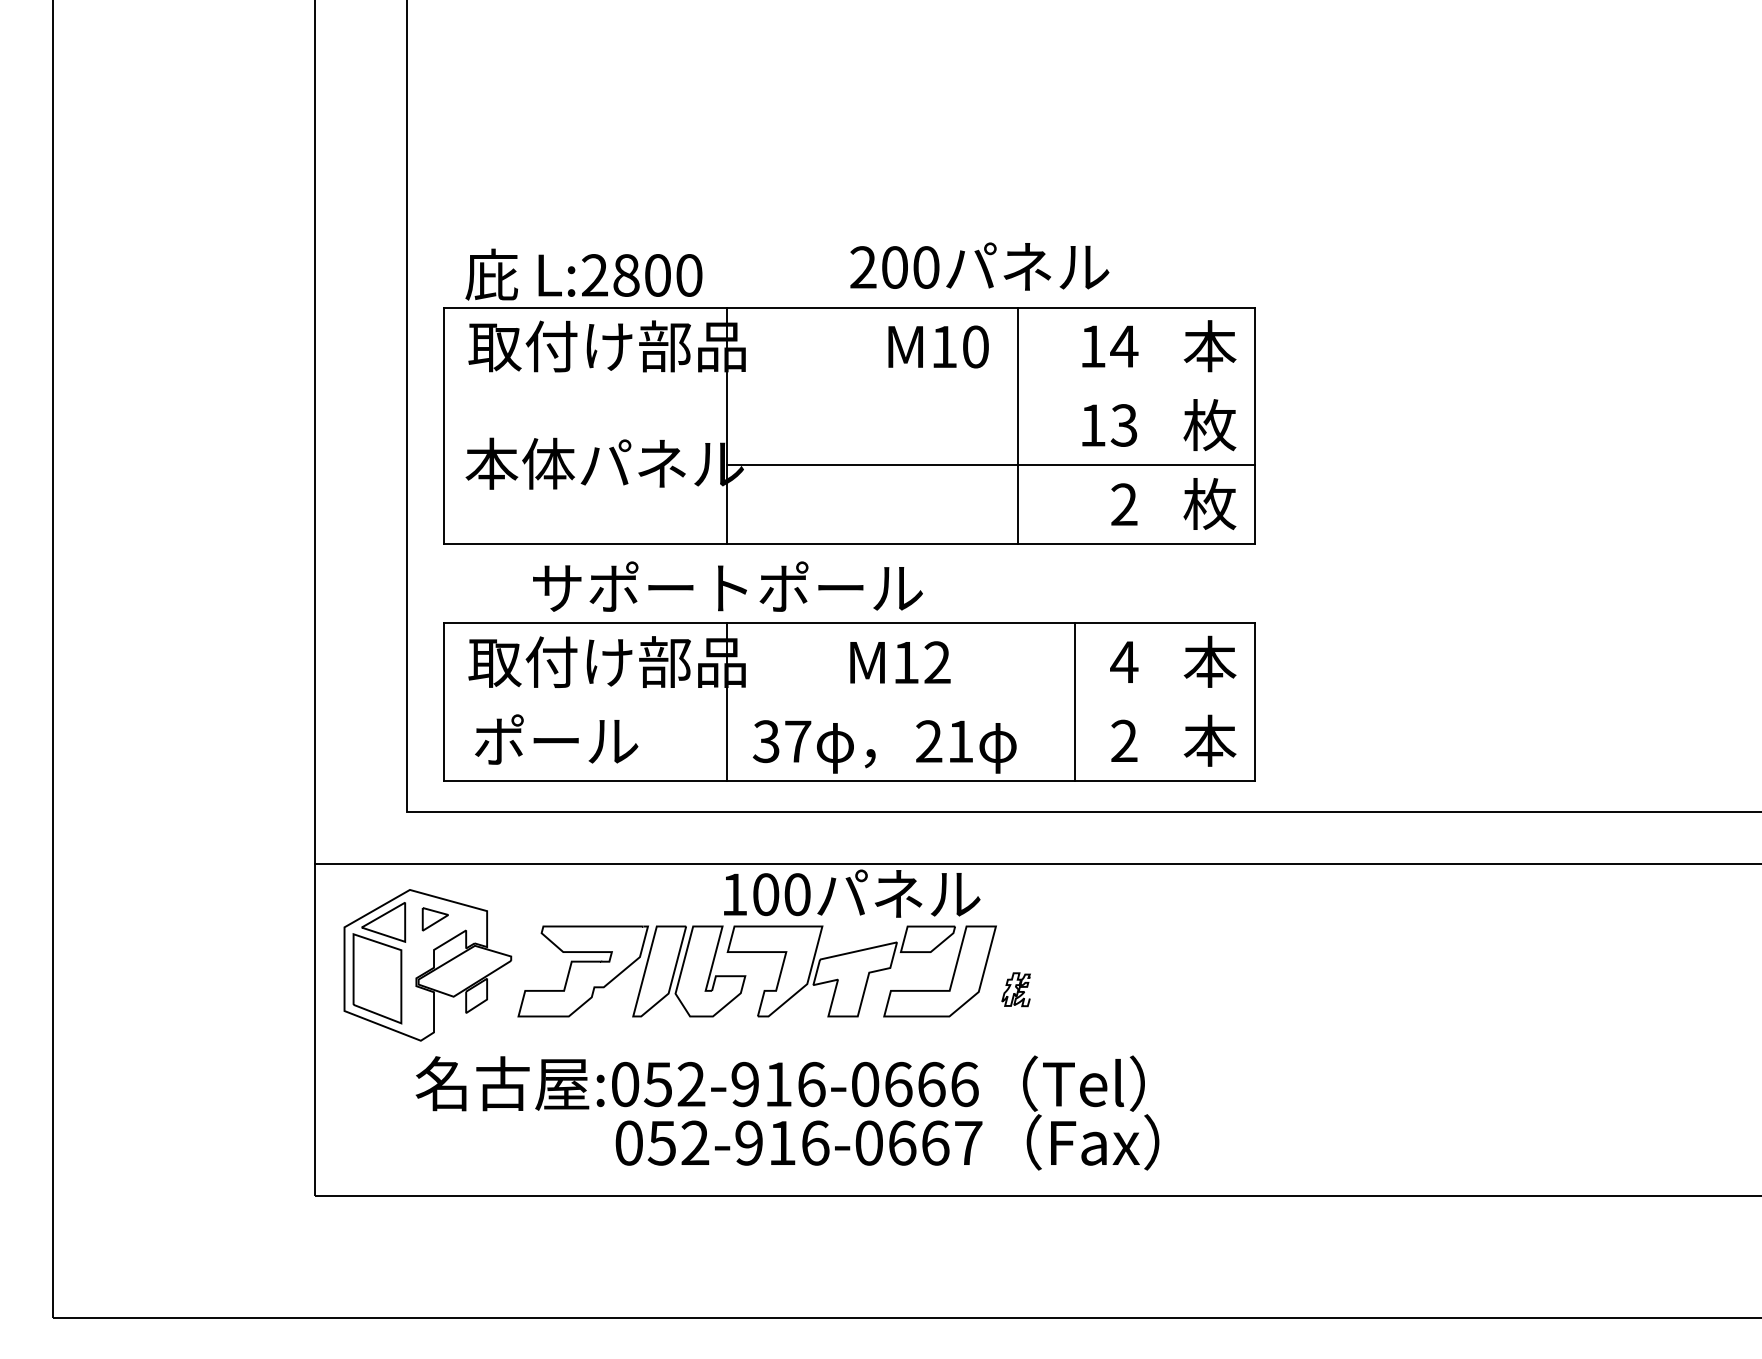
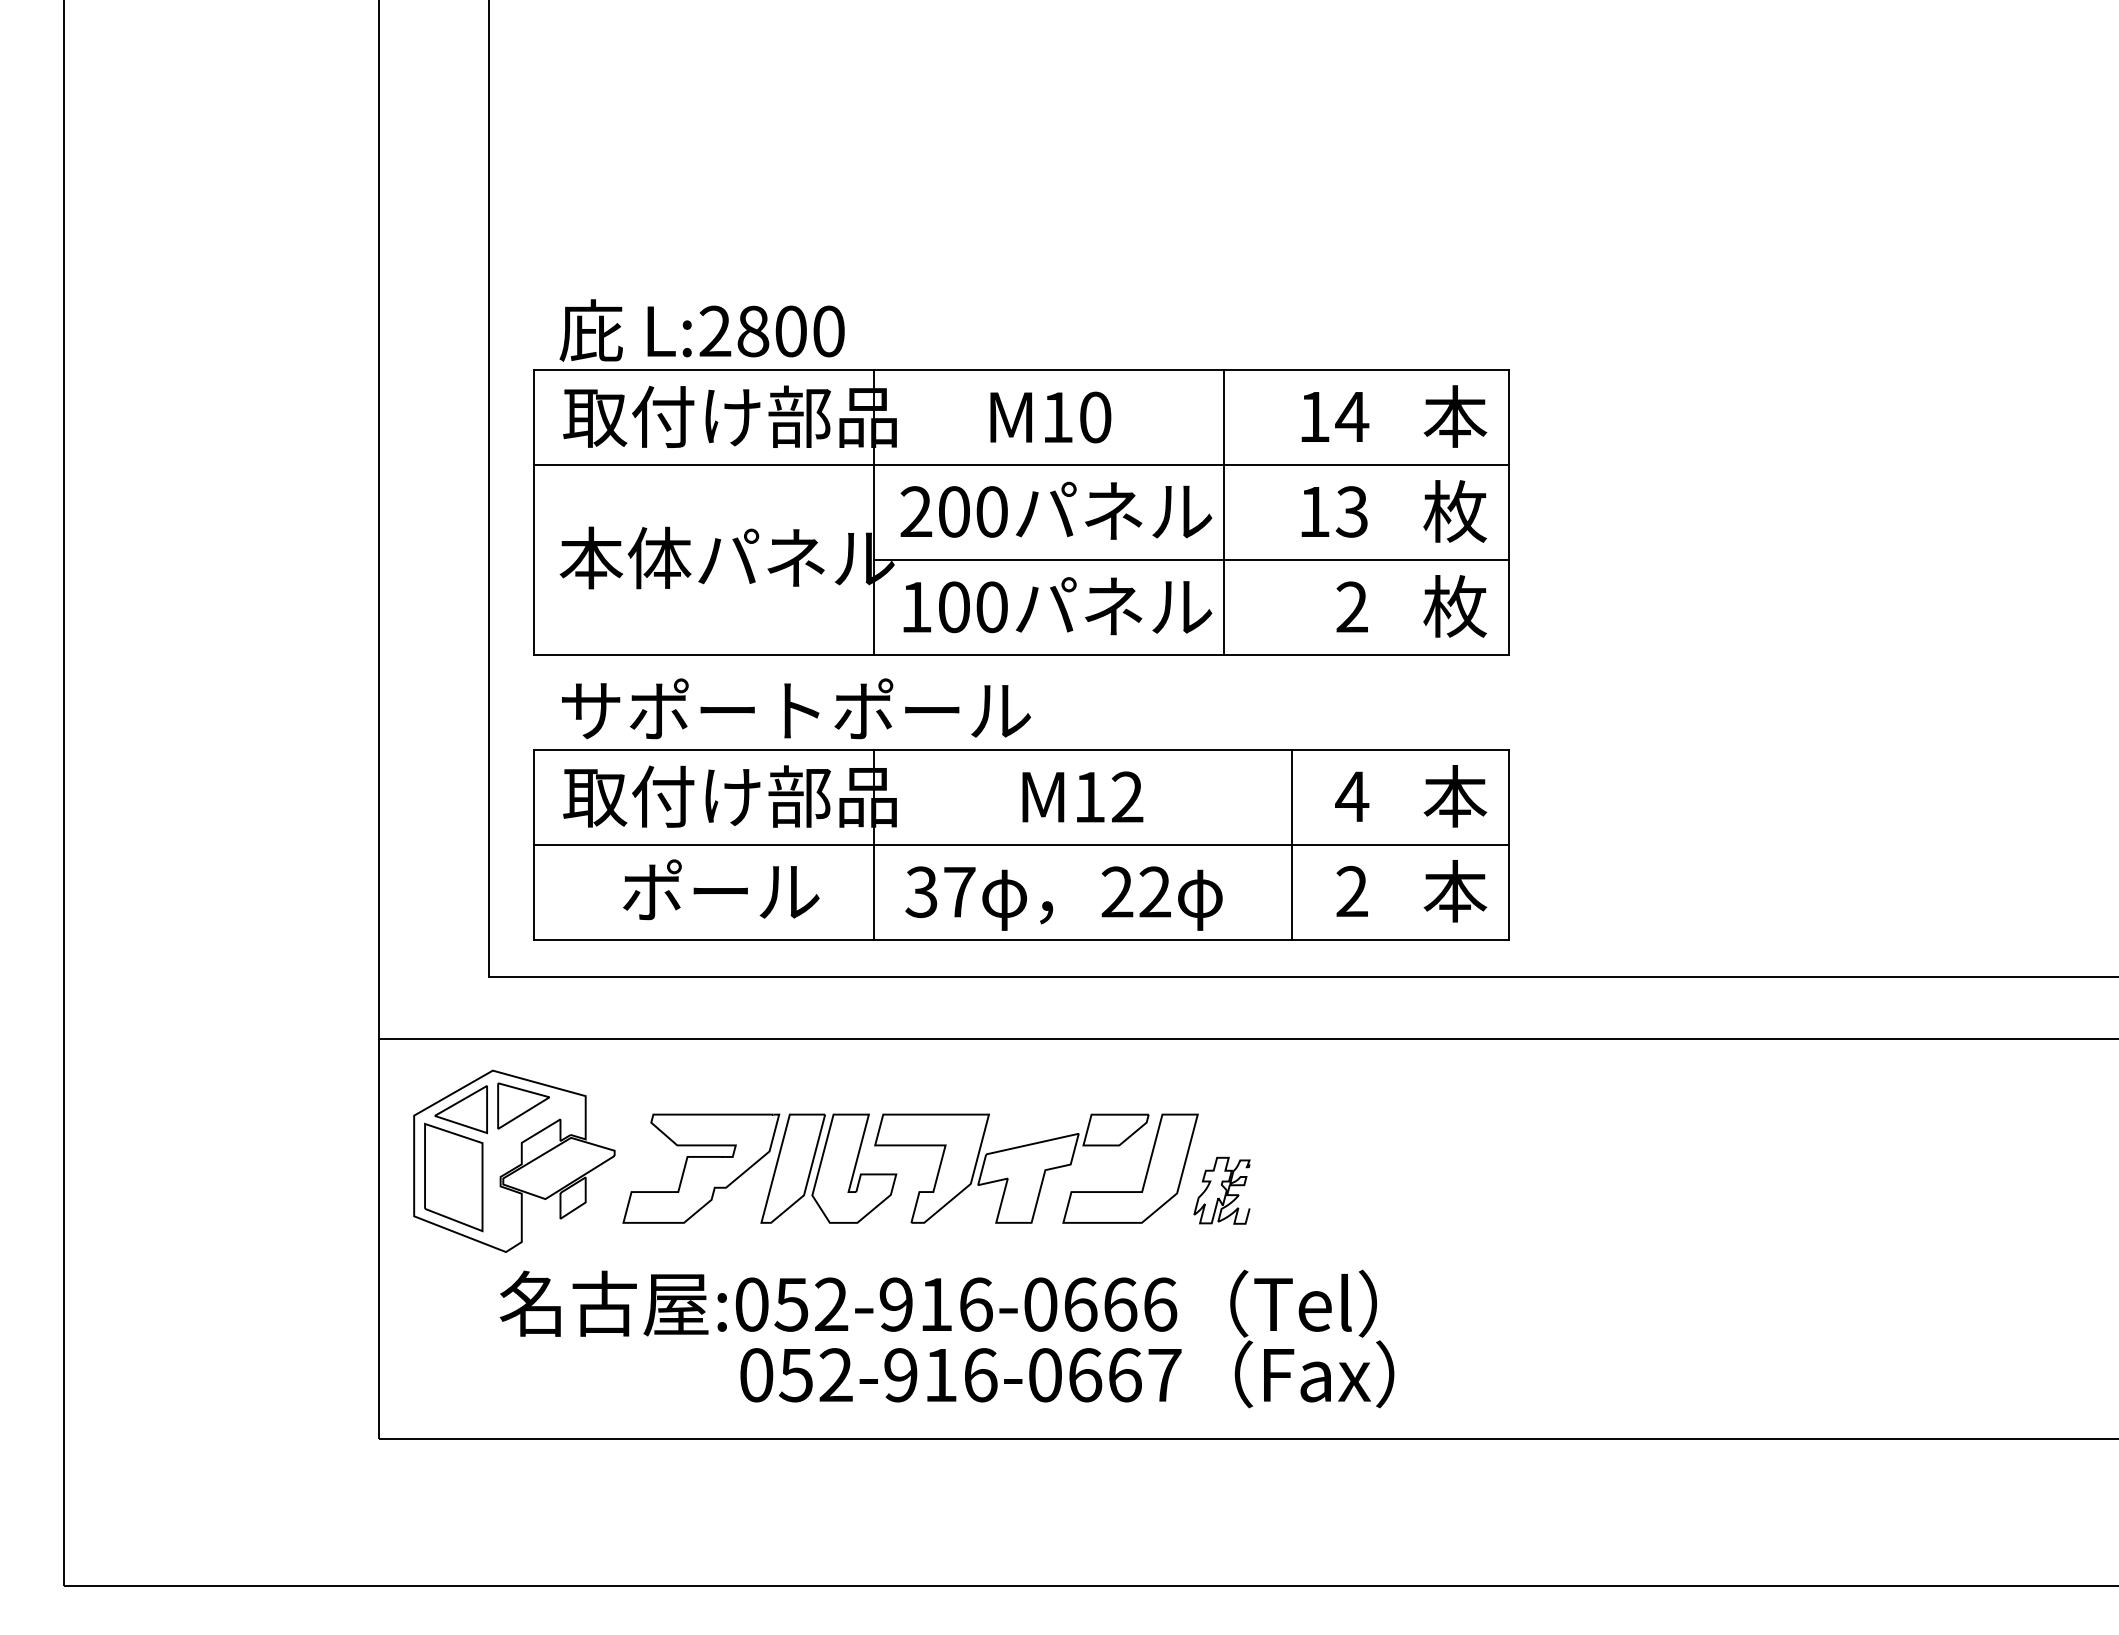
text: (979, 266) -> (1056, 510), moved
text: (938, 346) -> (1050, 417), moved
line: (849, 386) -> (1021, 465), added
text: (728, 586) -> (796, 708), moved
line: (849, 701) -> (1021, 844), added
text: (556, 739) -> (721, 889), moved
text: (959, 741) -> (1154, 891), 21 -> 22
text: (851, 893) -> (1057, 606), moved
part: (435, 918) -> (523, 1105), size x1.67
part: (1015, 989) -> (1221, 1190), size x1.67

